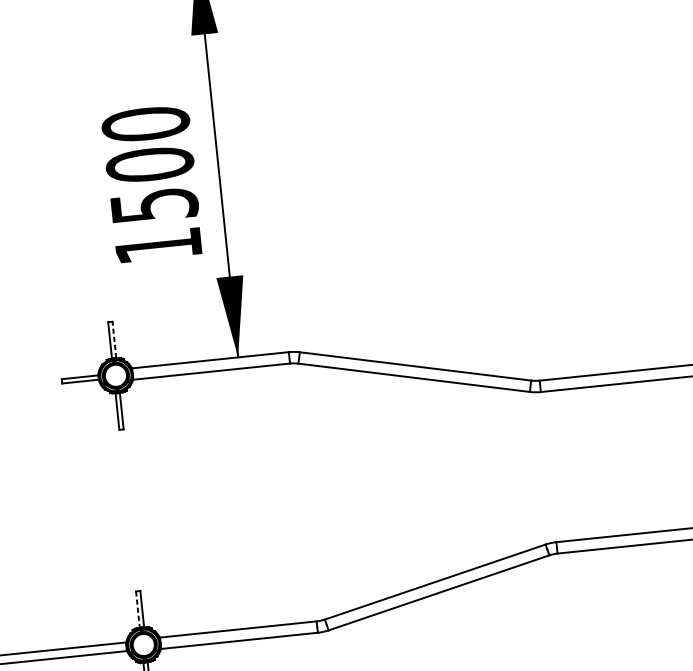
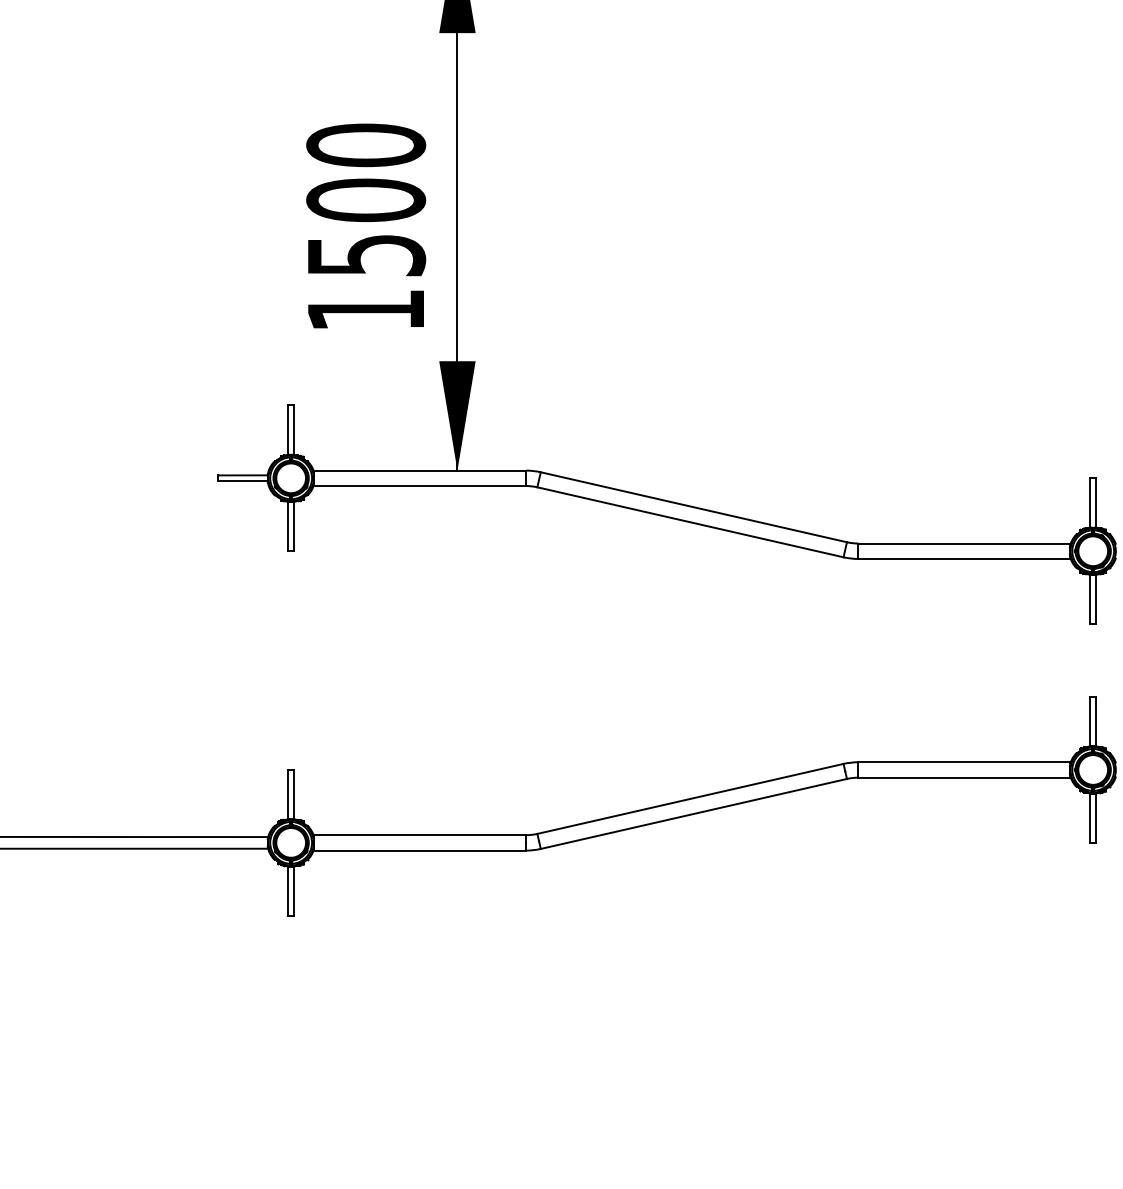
line: (114, 340) -> (294, 430), dashed -> solid
line: (138, 609) -> (288, 794), dashed -> solid

